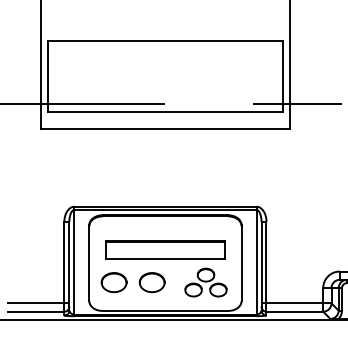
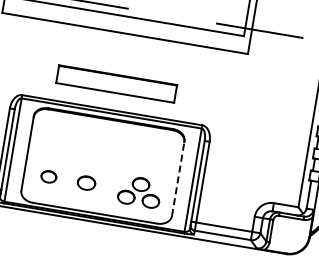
part: (165, 249) -> (116, 83), moved
line: (241, 263) -> (178, 178), solid -> dashed
part: (113, 282) -> (48, 176), size x0.6
part: (151, 282) -> (85, 182), size x0.7

